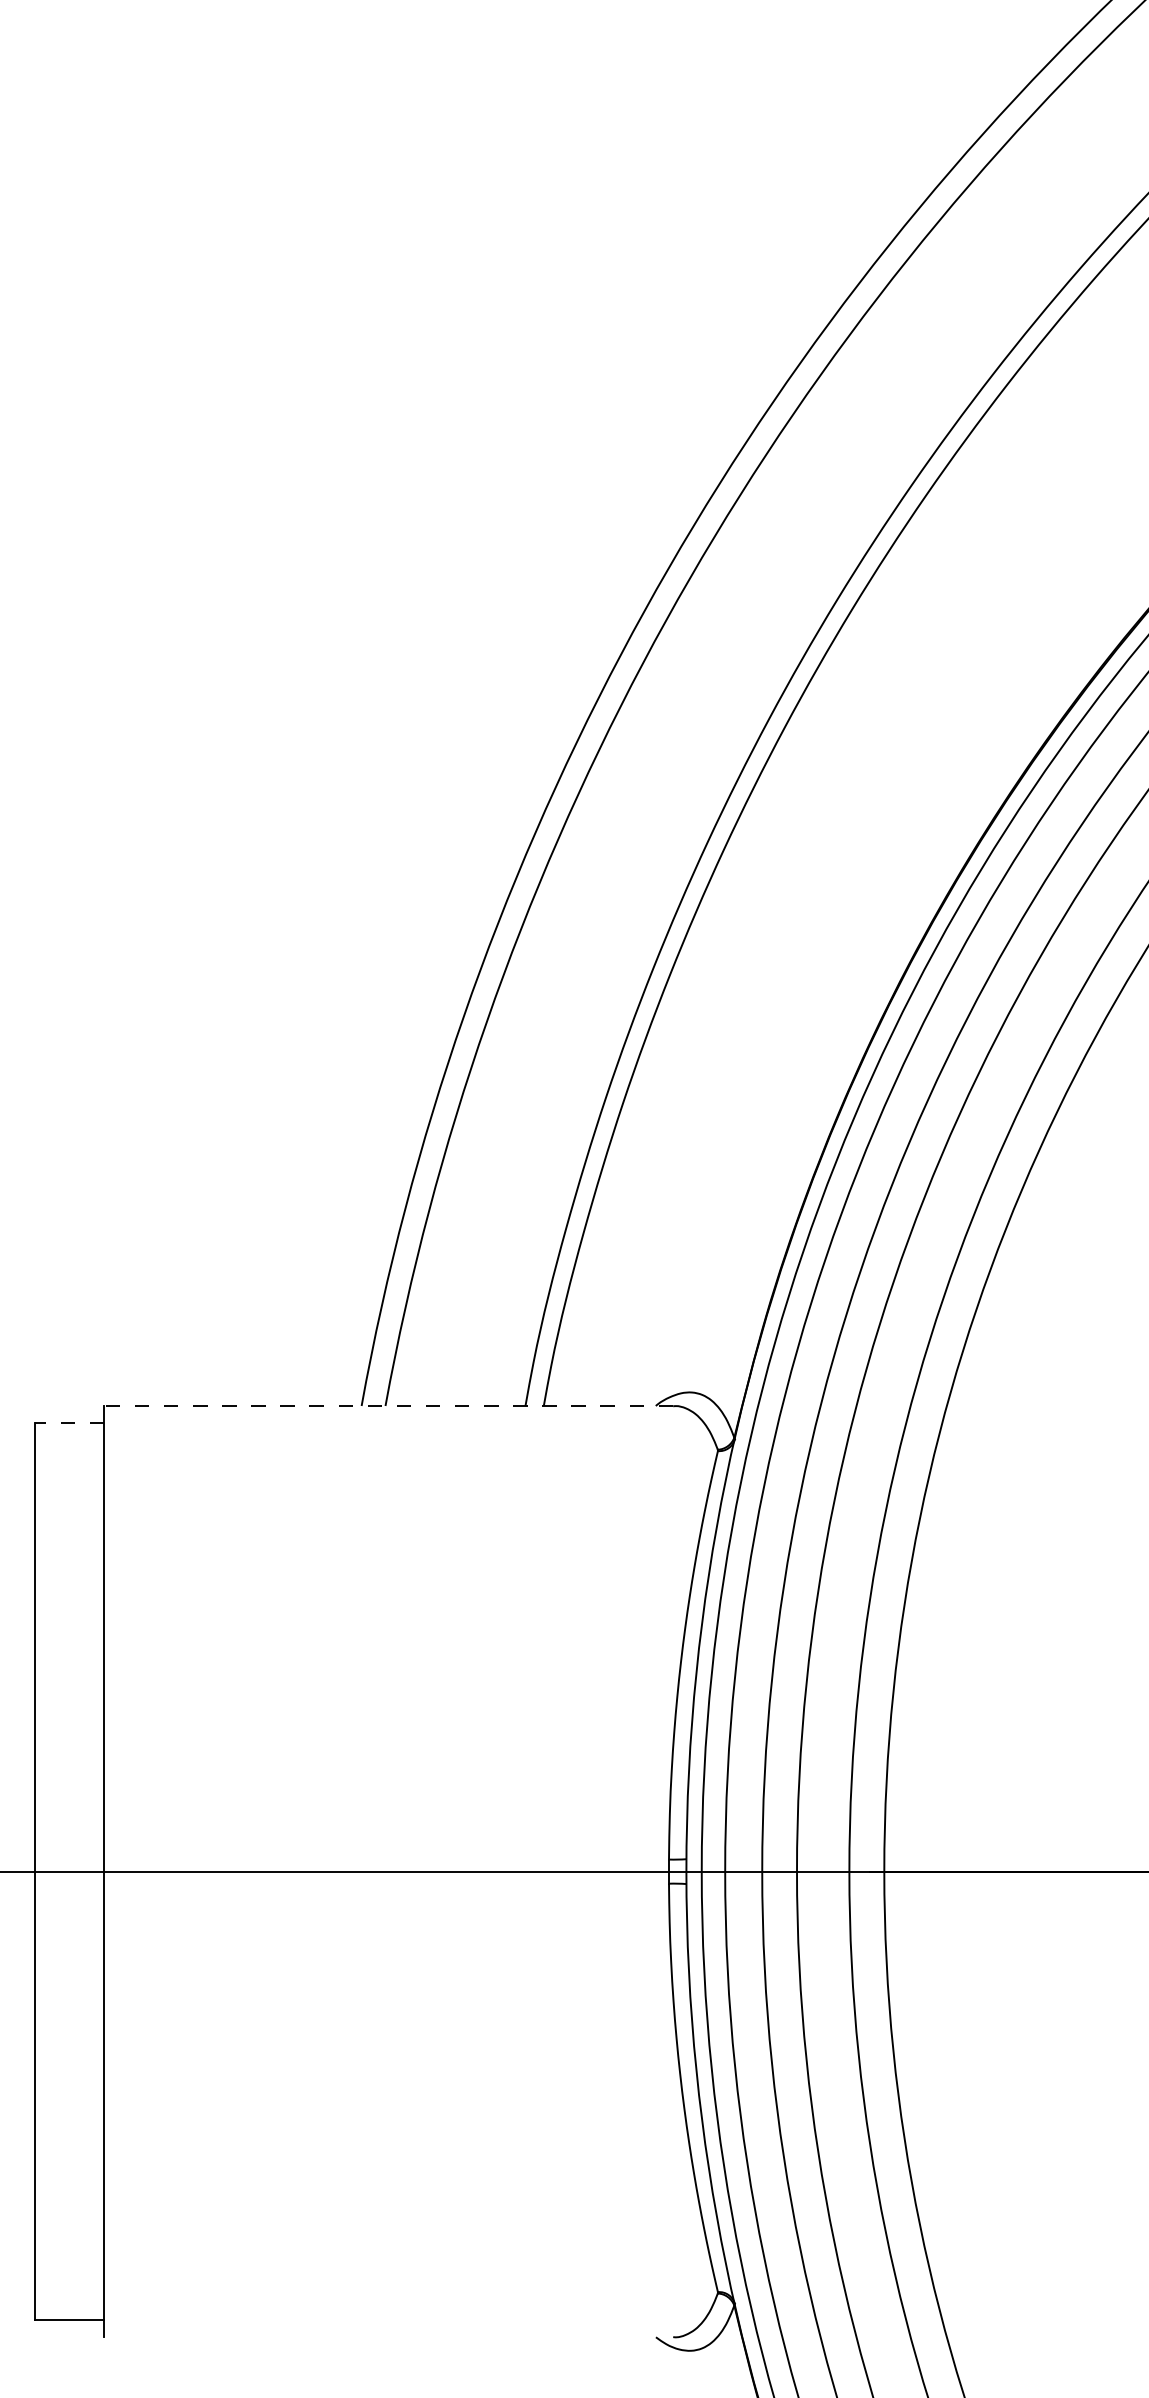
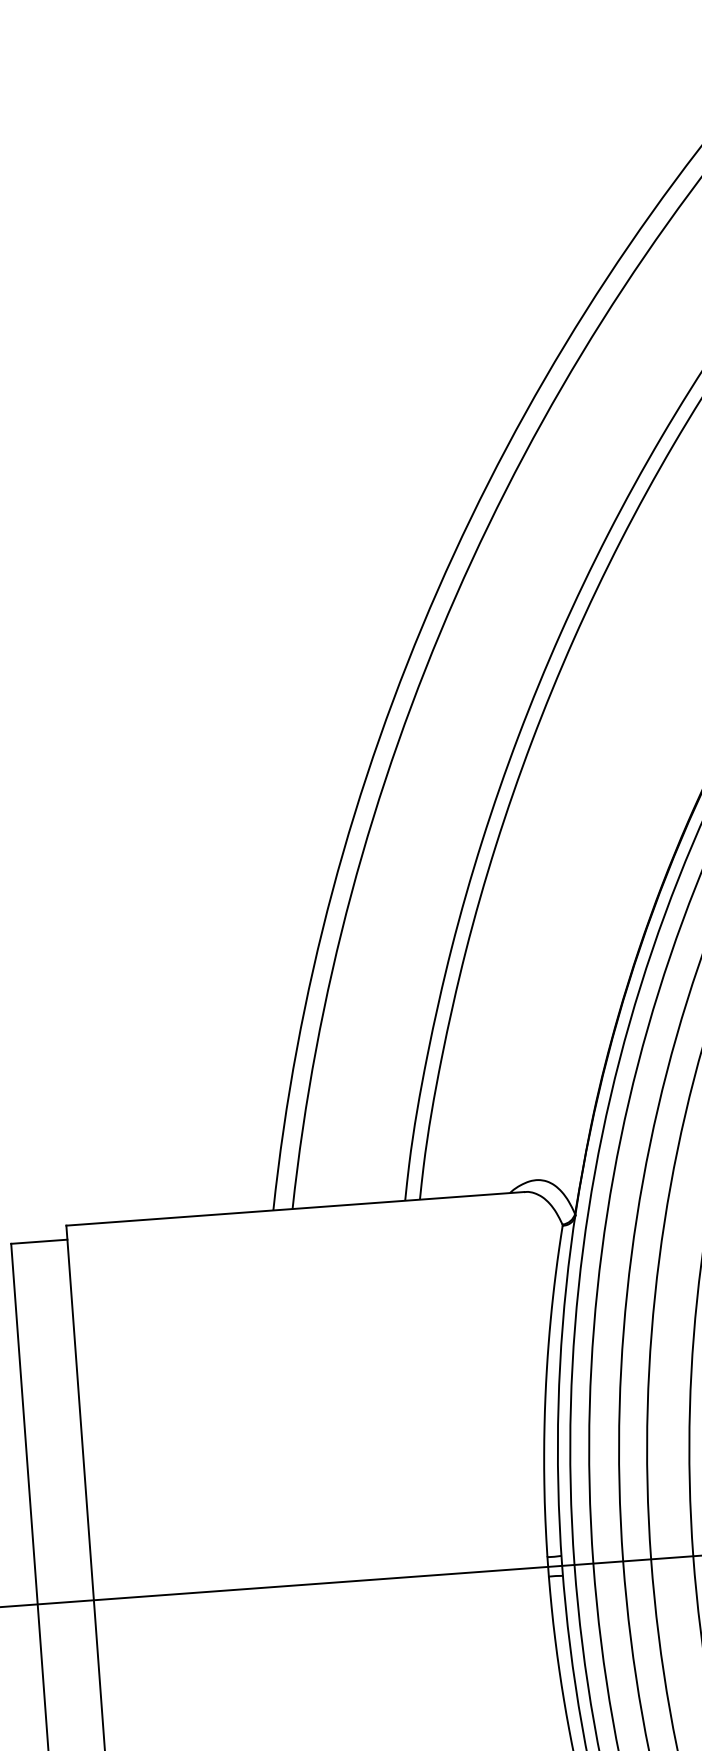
line: (388, 1405) -> (294, 1208), dashed -> solid
line: (69, 1423) -> (39, 1241), dashed -> solid

